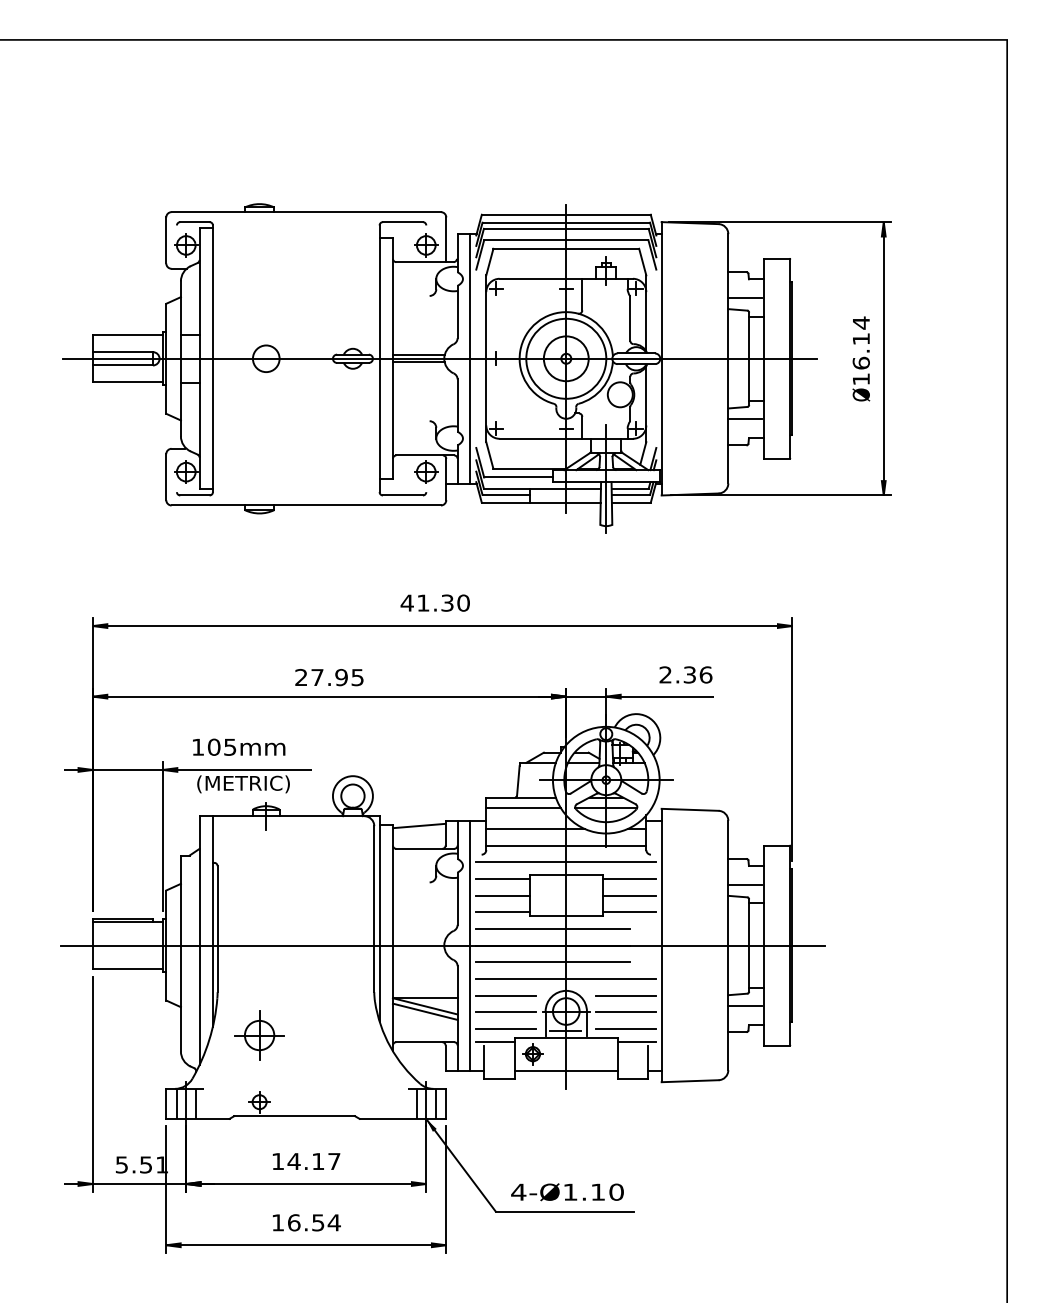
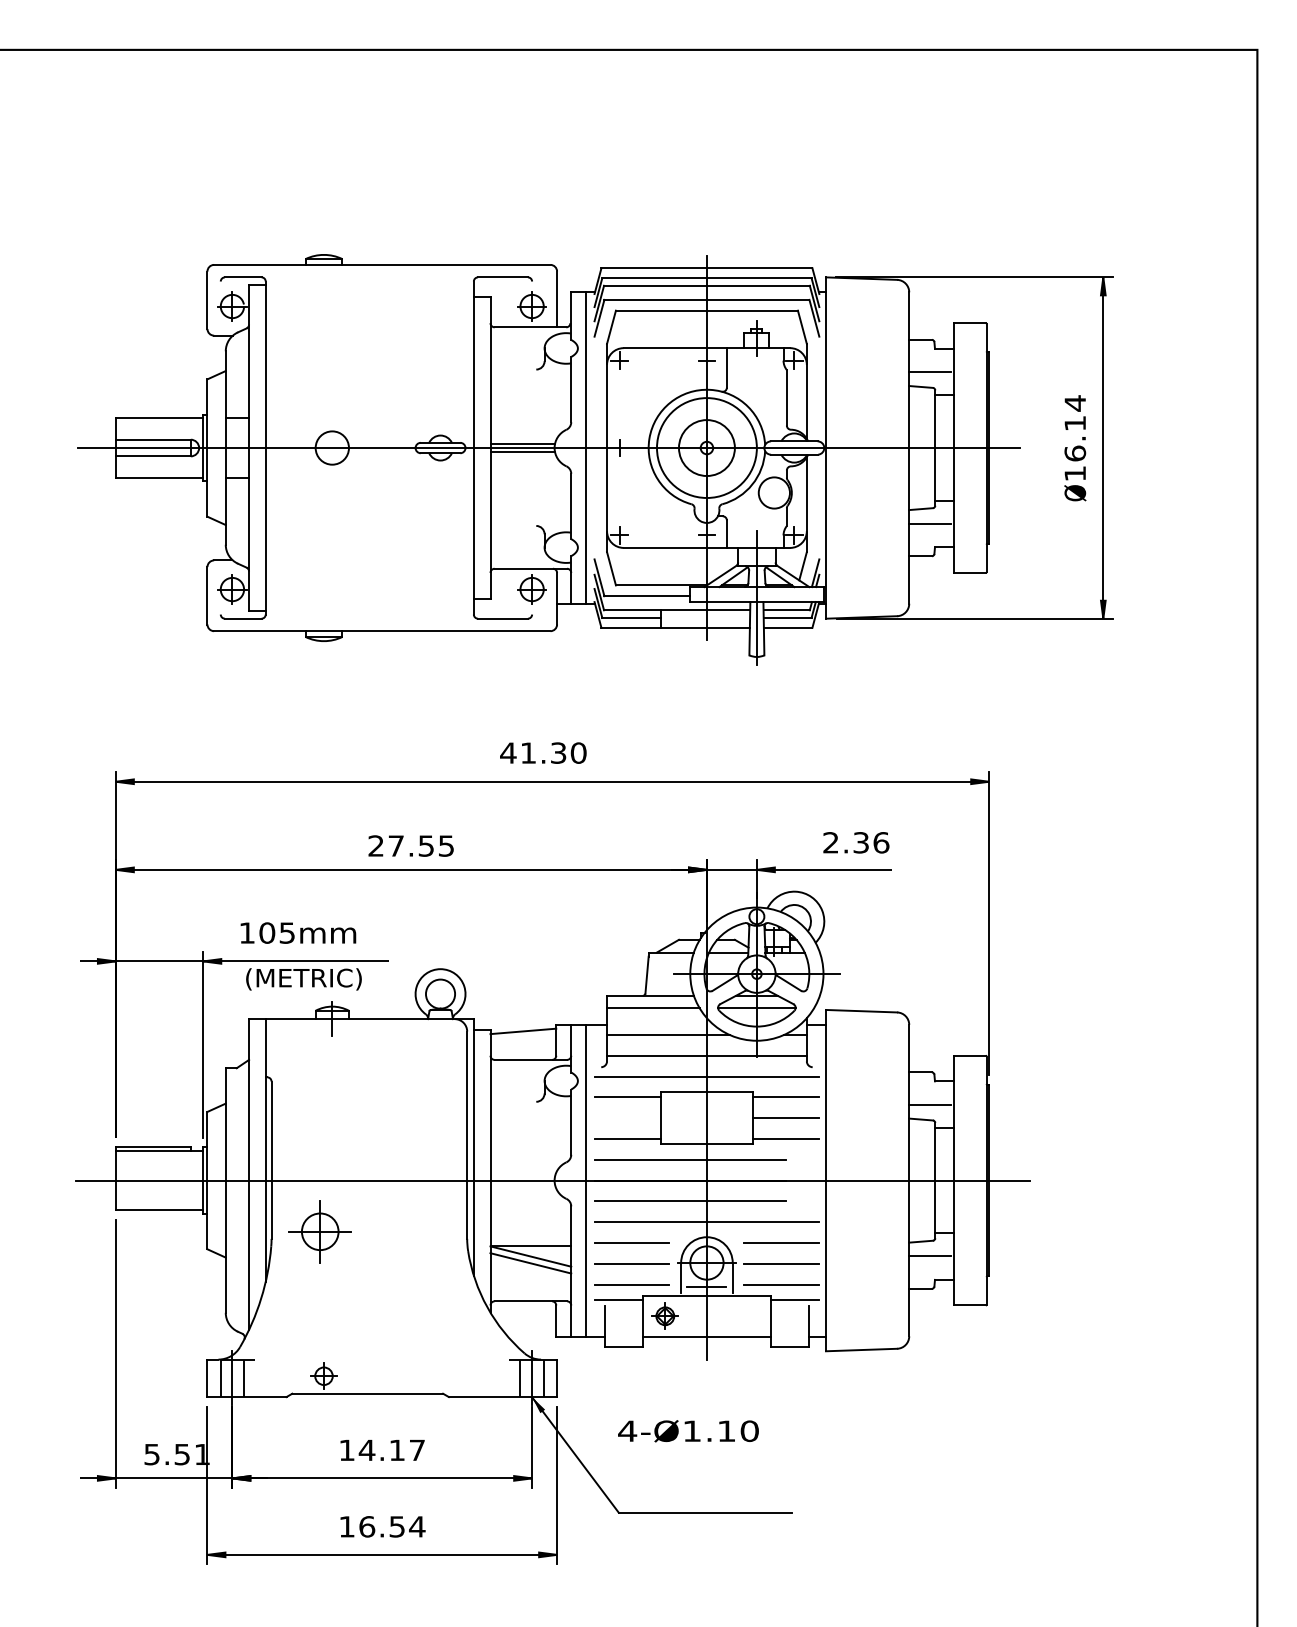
text: (341, 677) -> (426, 845), 27.95 -> 27.55
line: (502, 895) -> (627, 1118), removed
part: (259, 1035) -> (320, 1231), moved
text: (567, 1192) -> (688, 1431), moved

